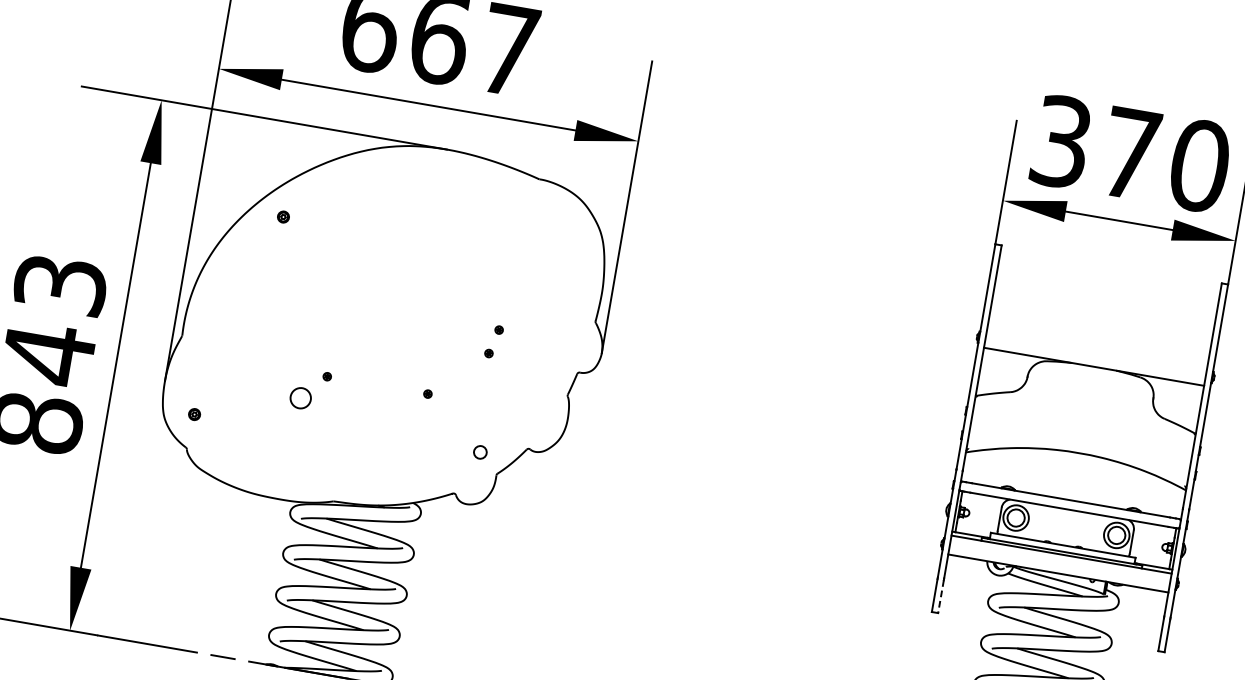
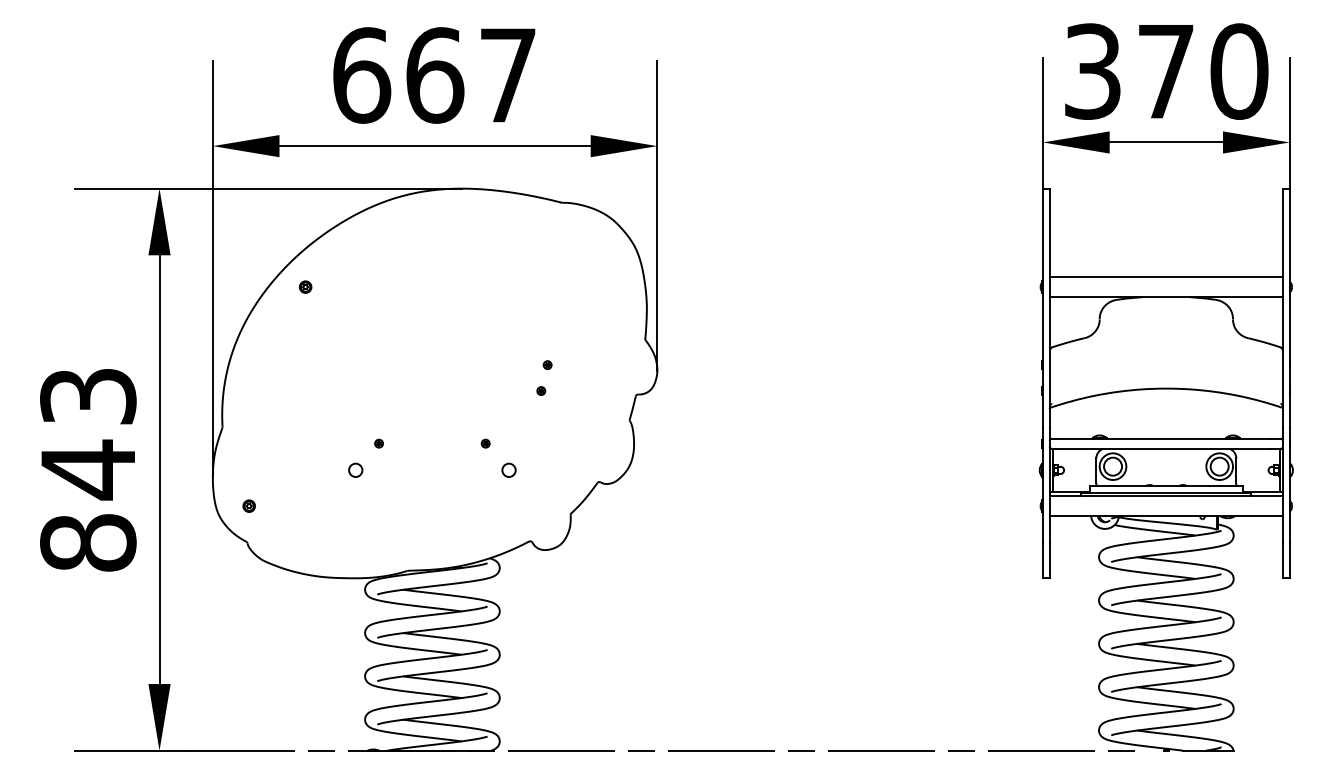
line: (1097, 348) -> (1166, 277), added
circle: (300, 397) -> (355, 469), size x0.62
circle: (479, 451) -> (508, 469), moved
line: (940, 597) -> (1049, 561), dashed -> solid

